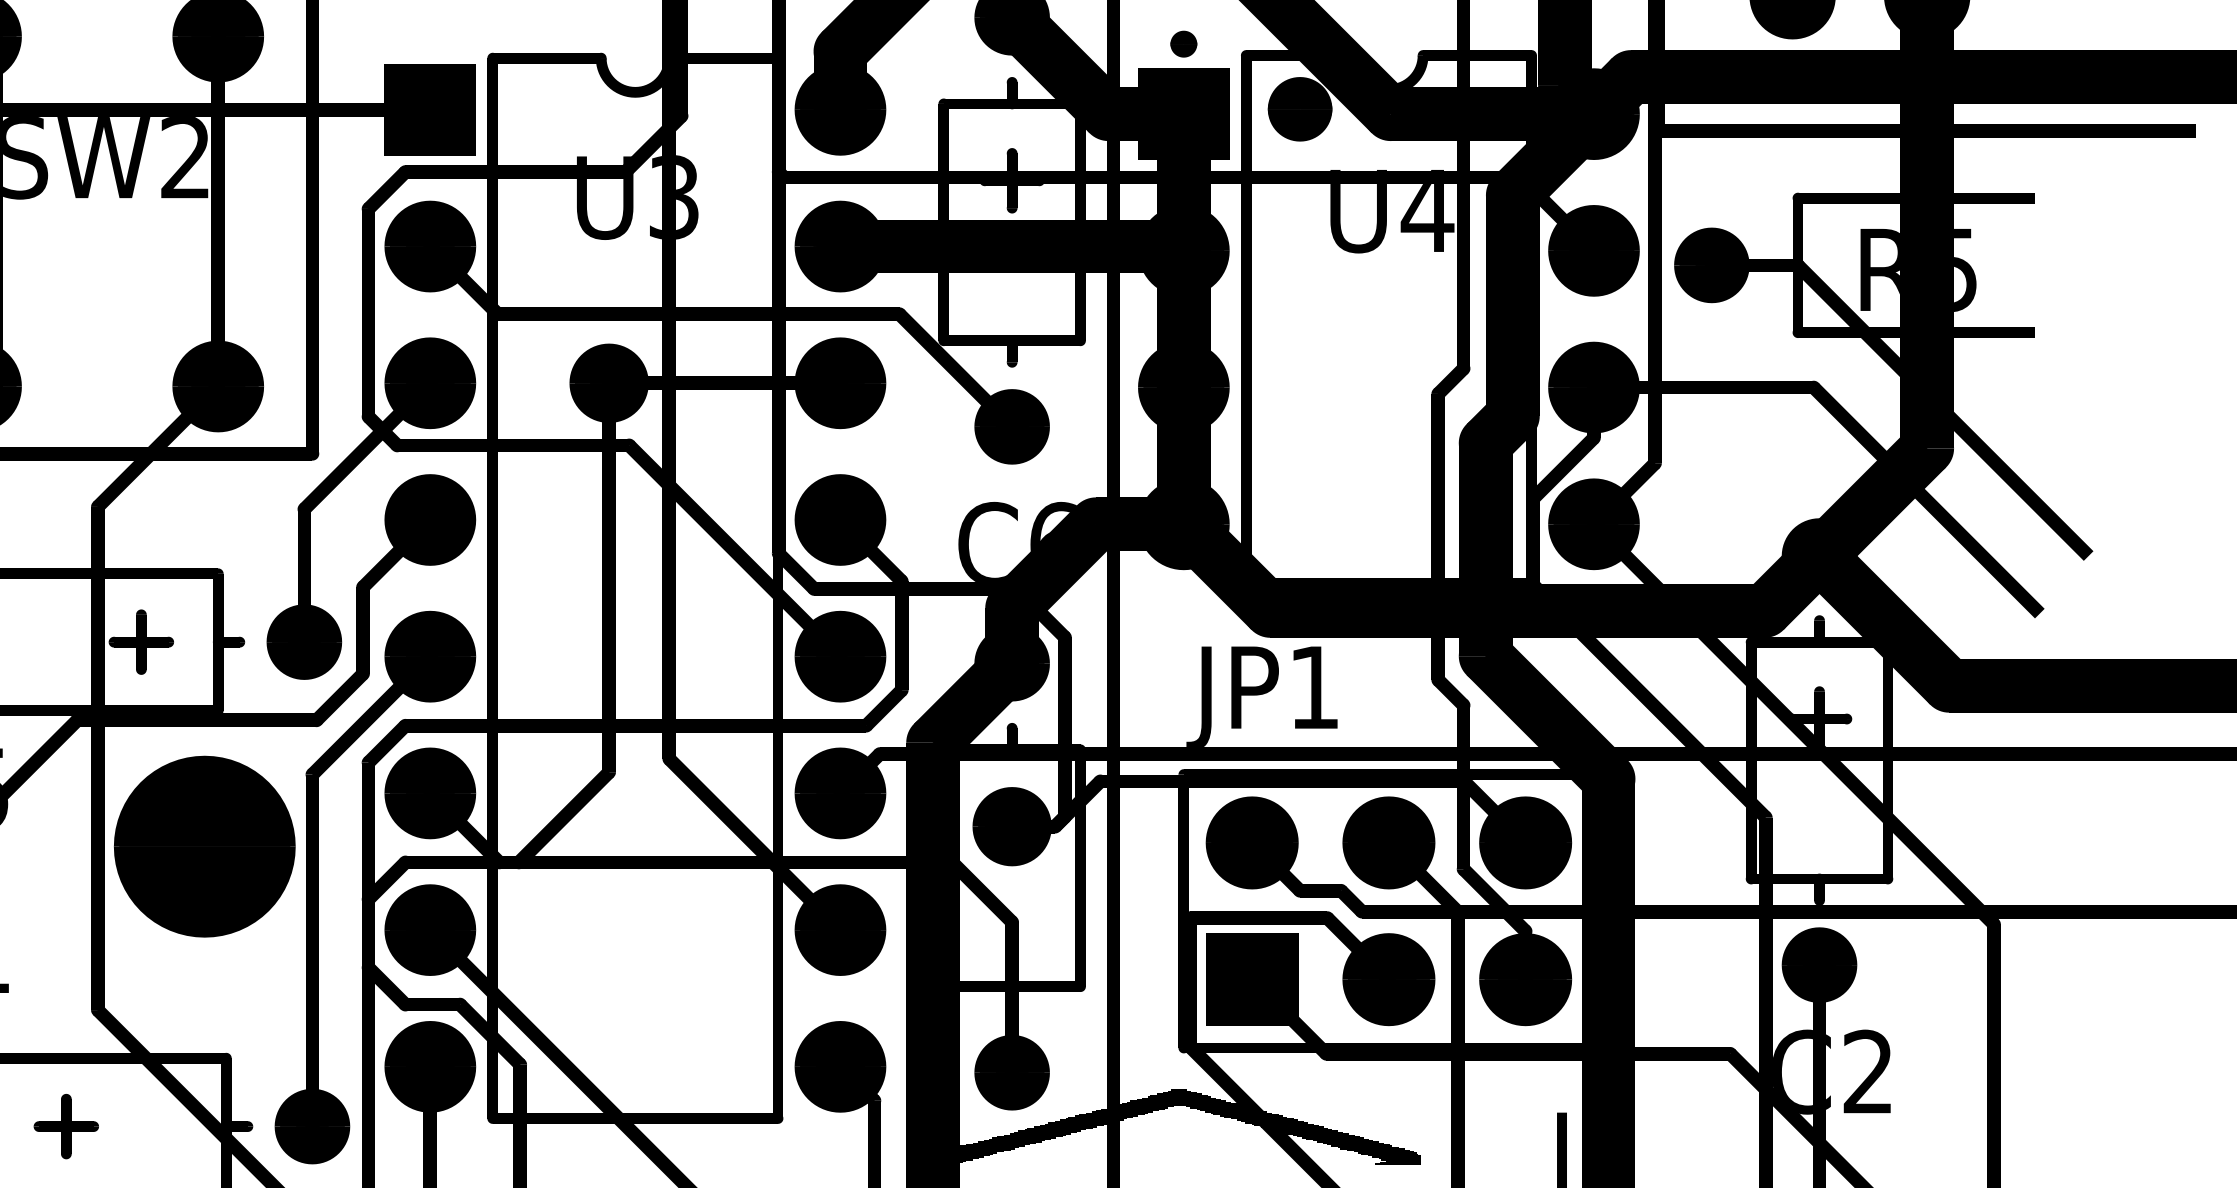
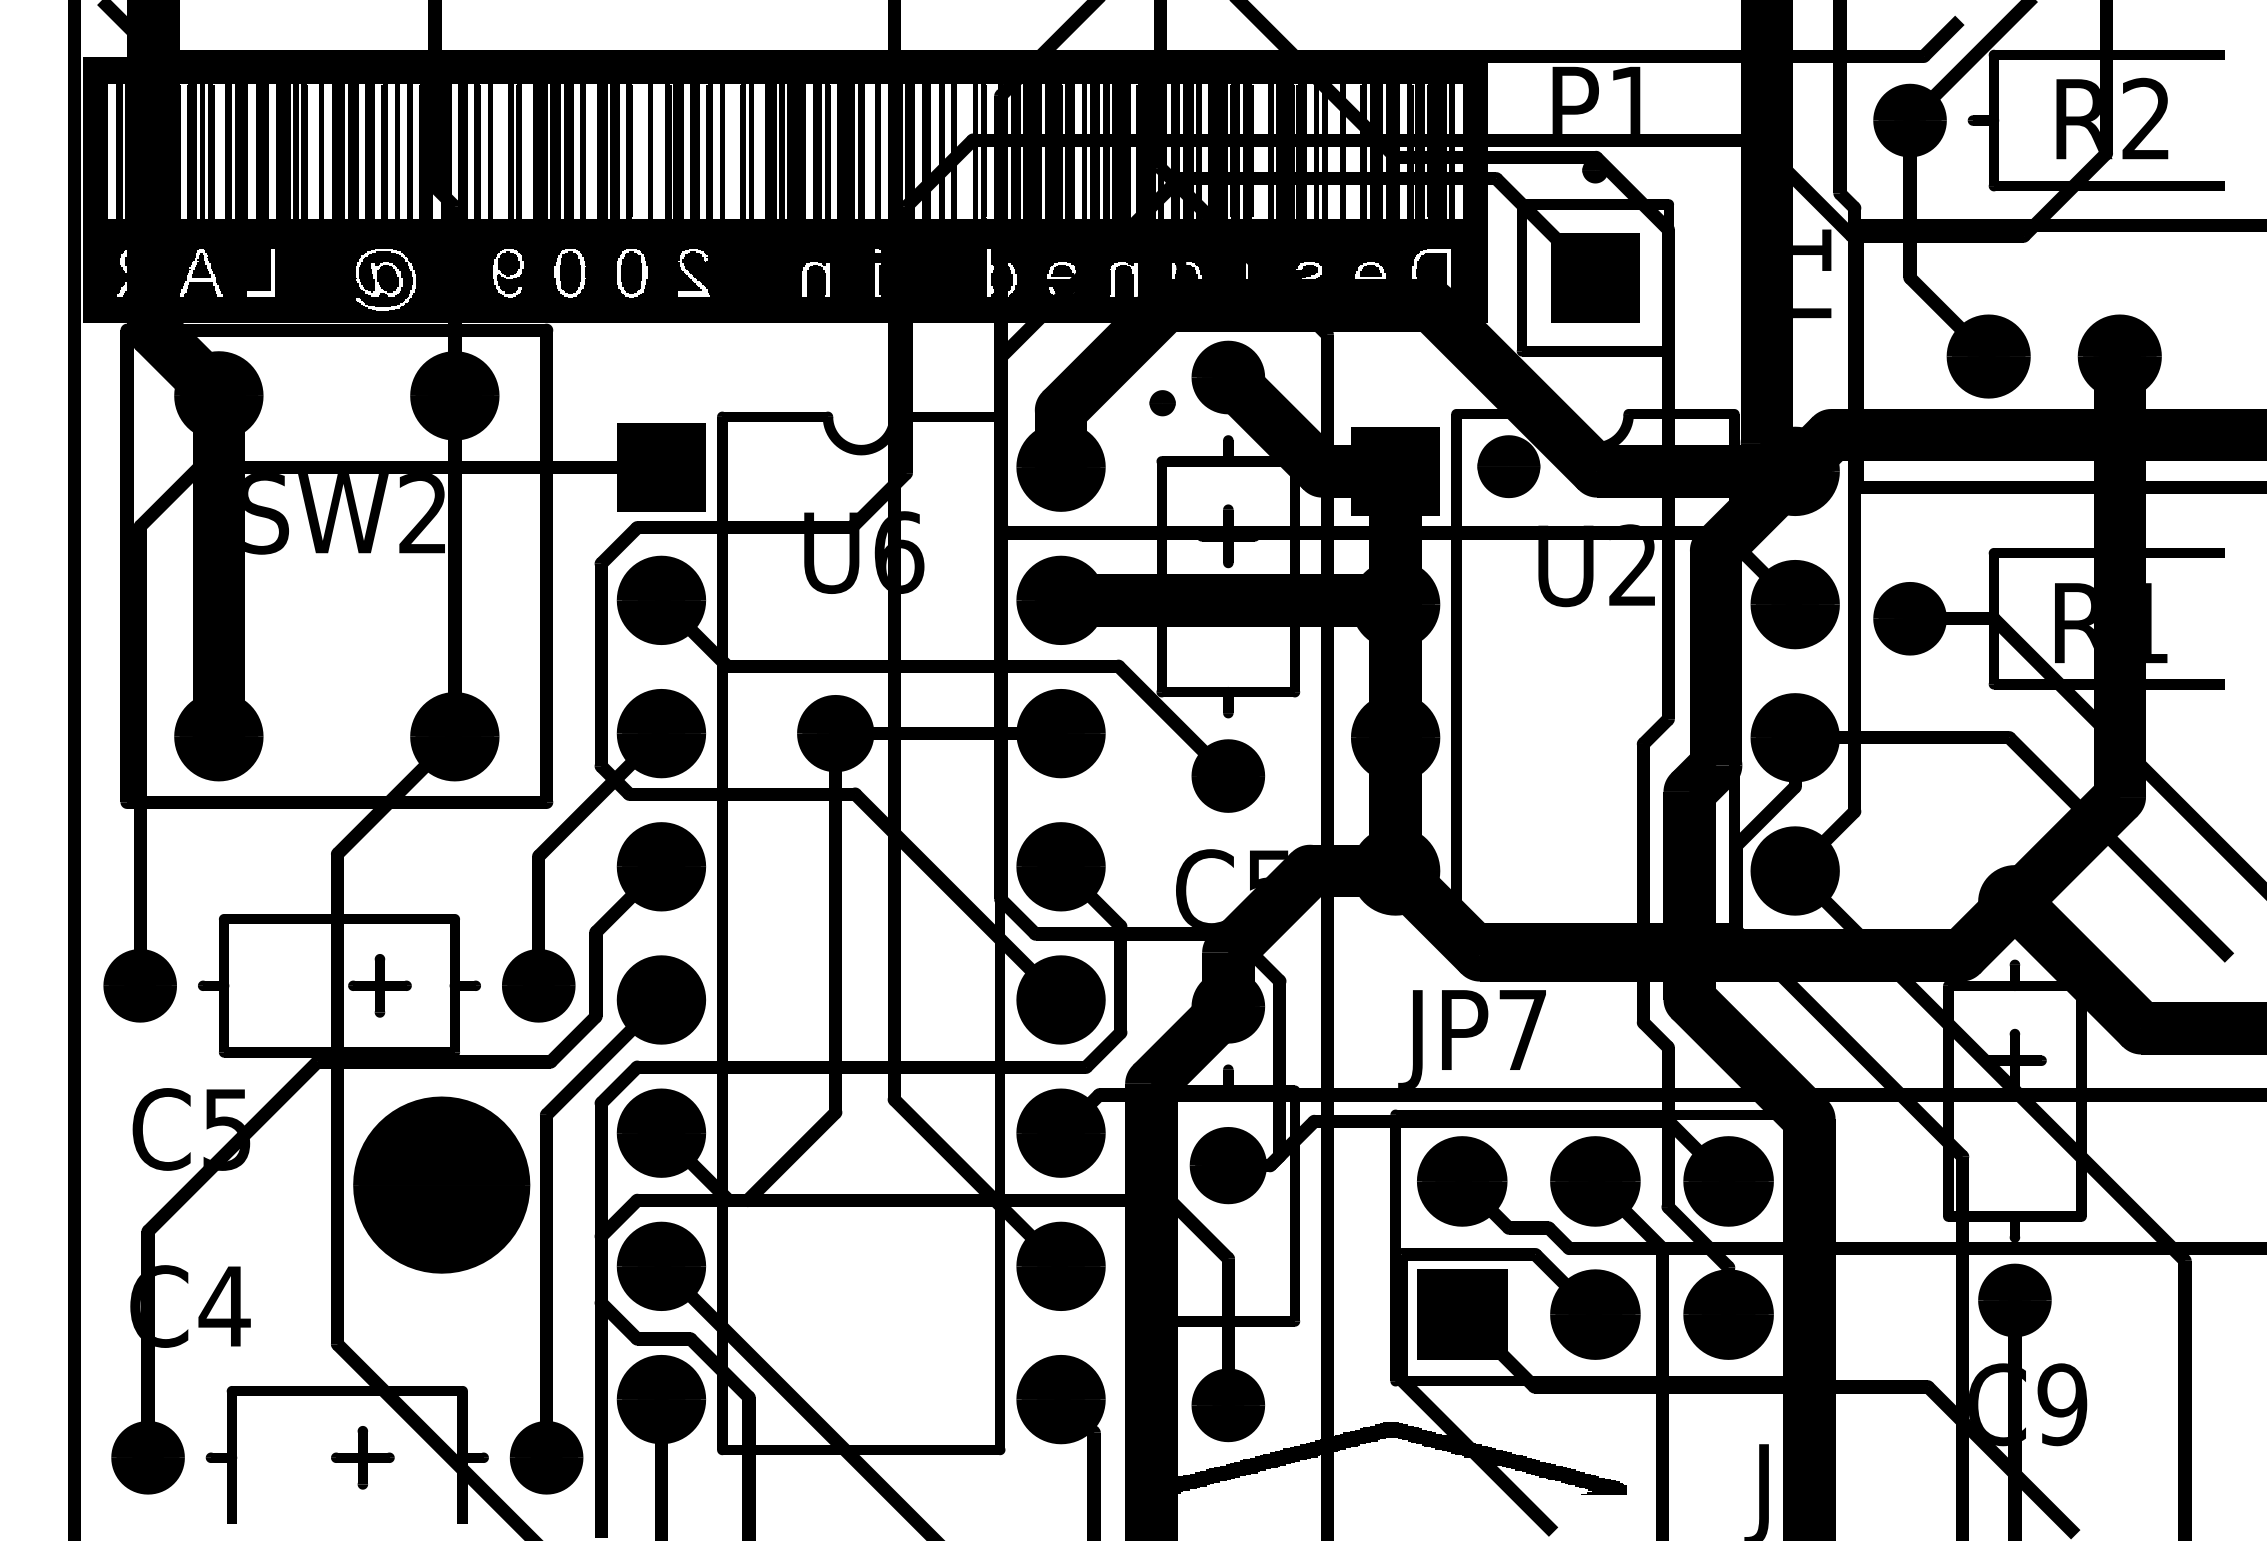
part: (1183, 44) -> (1162, 403), moved
text: (674, 197) -> (899, 552), U3 -> U6
text: (1426, 209) -> (1632, 564), U4 -> U2
text: (1964, 270) -> (2156, 623), R5 -> R1
text: (1053, 526) -> (1268, 873), C6 -> C5
text: (1314, 686) -> (1522, 1029), JP1 -> JP7
text: (1868, 1071) -> (2062, 1404), C2 -> C9
part: (65, 1126) -> (362, 1457), moved

